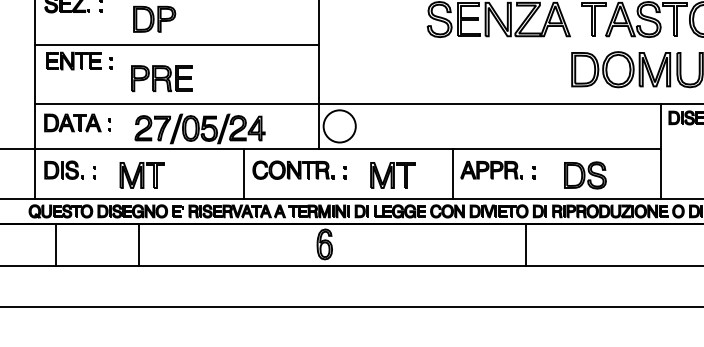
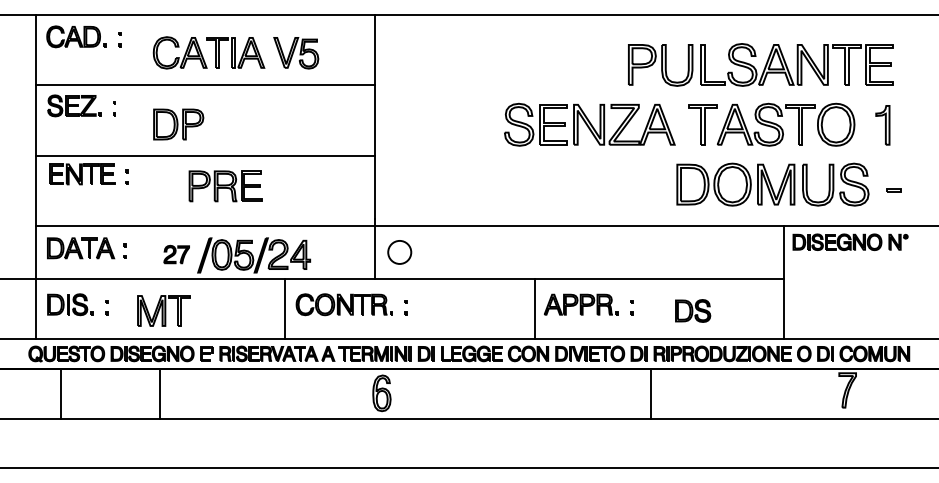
part: (162, 78) -> (225, 186), moved
circle: (339, 126) -> (399, 252), size x0.6
part: (152, 128) -> (176, 254), size x0.6
part: (393, 175) -> (463, 310), removed
part: (584, 175) -> (692, 310), size x0.7
line: (525, 244) -> (650, 393), moved

